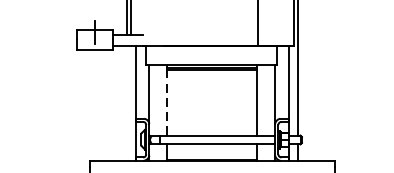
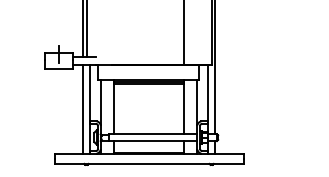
line: (127, 102) -> (83, 108), added
line: (167, 102) -> (114, 108), dashed -> solid

